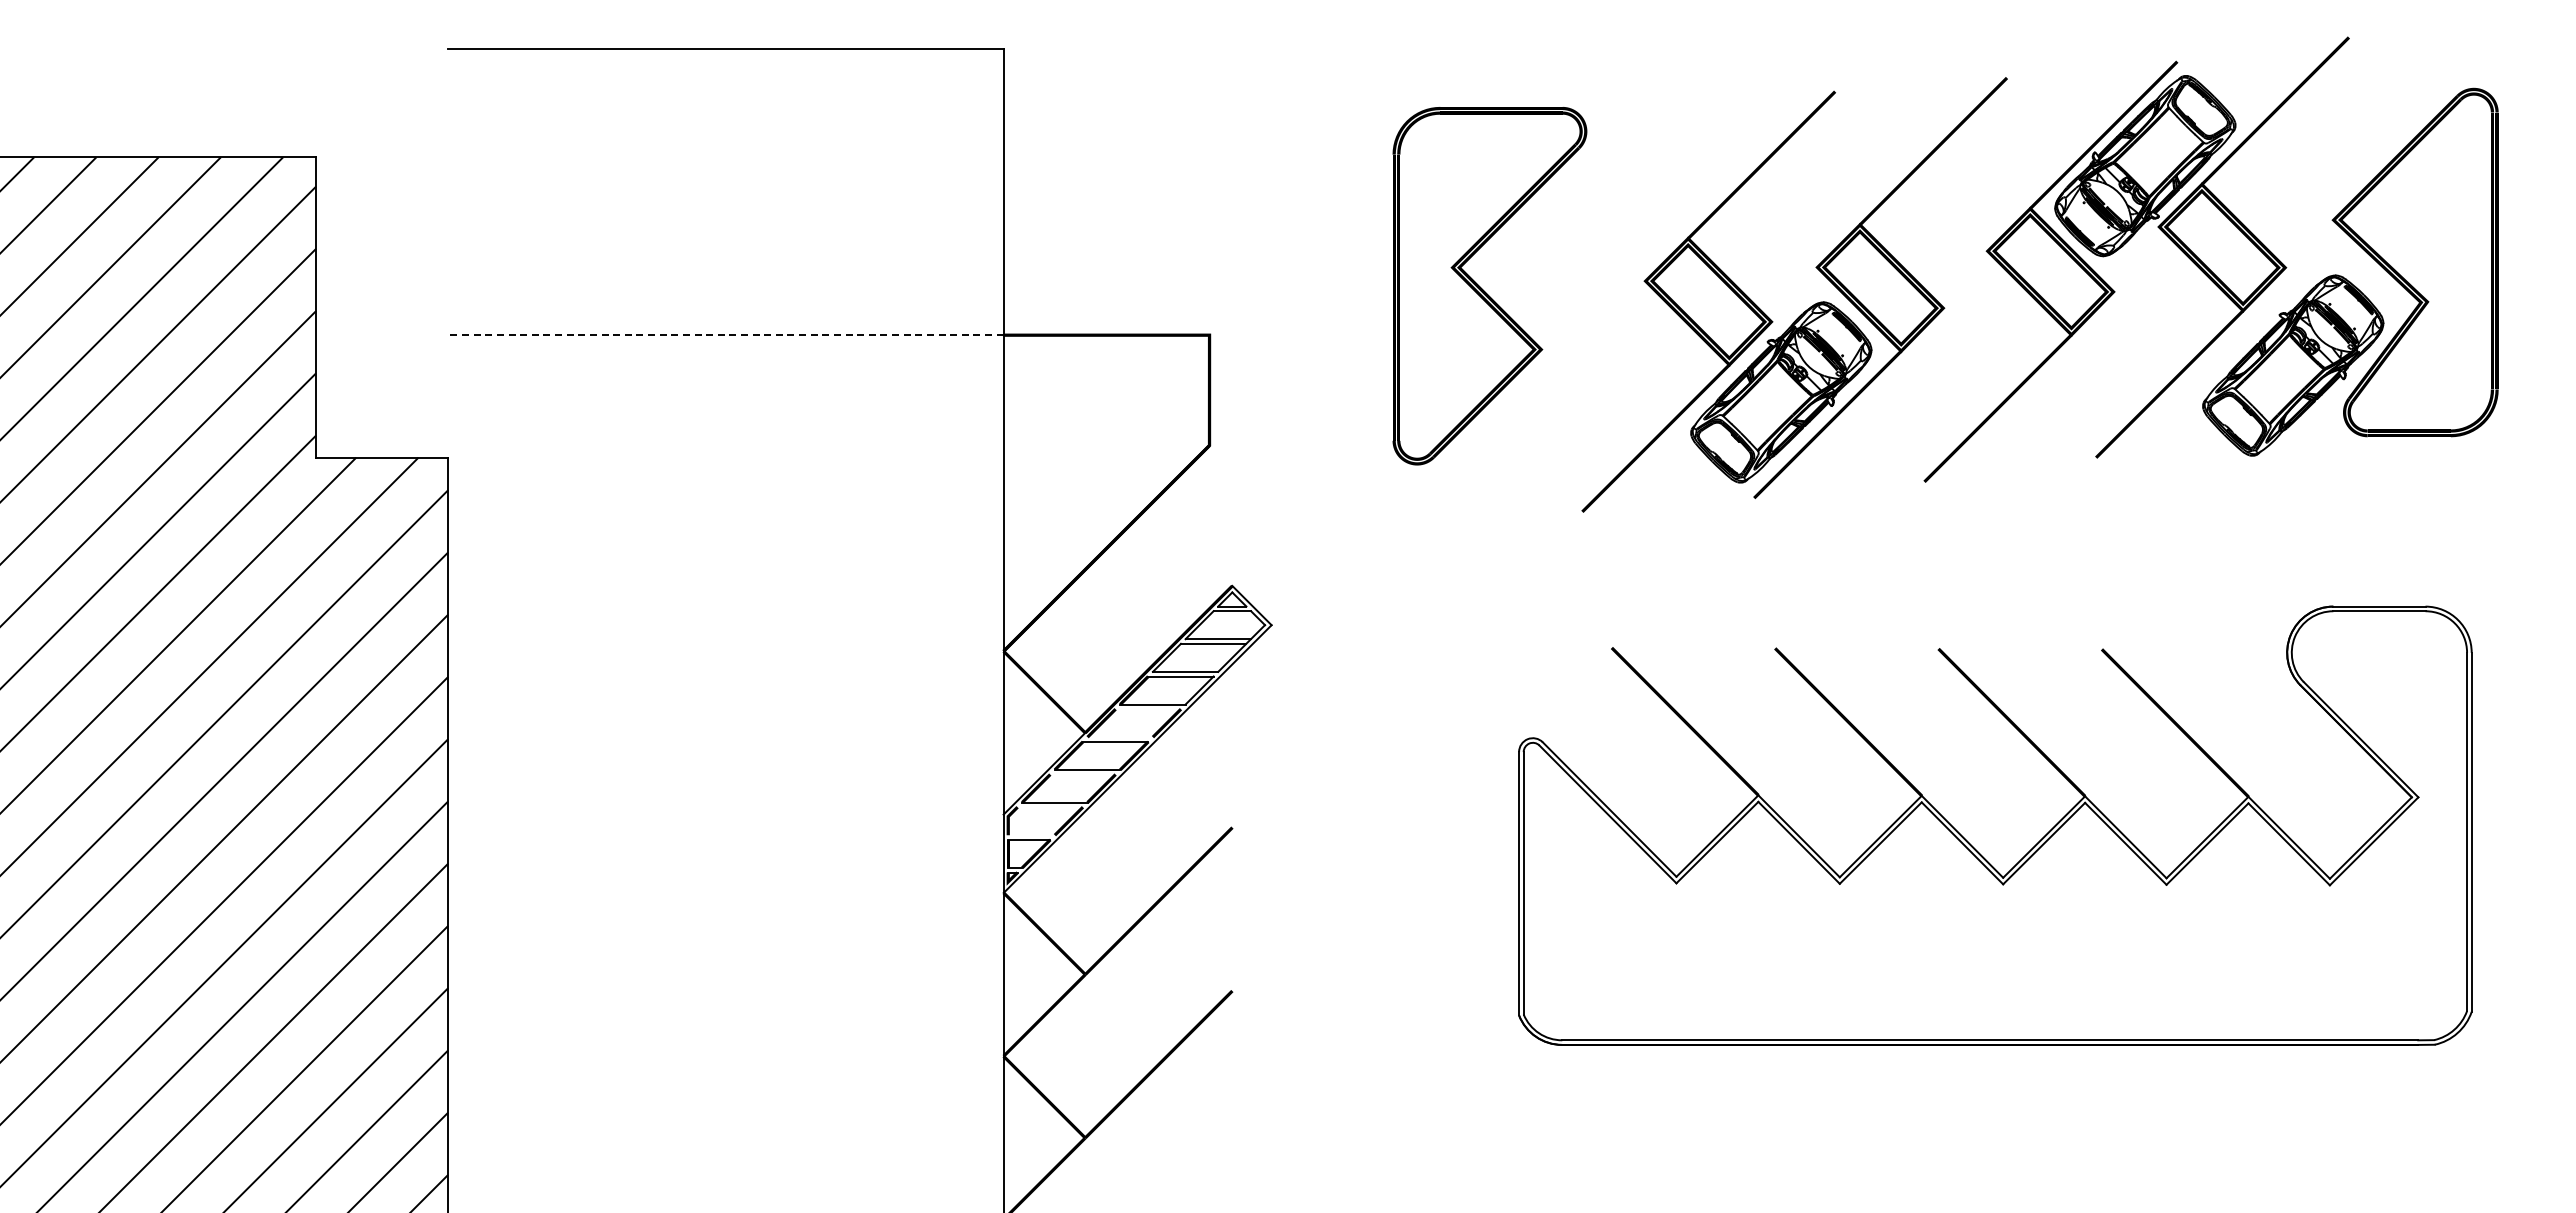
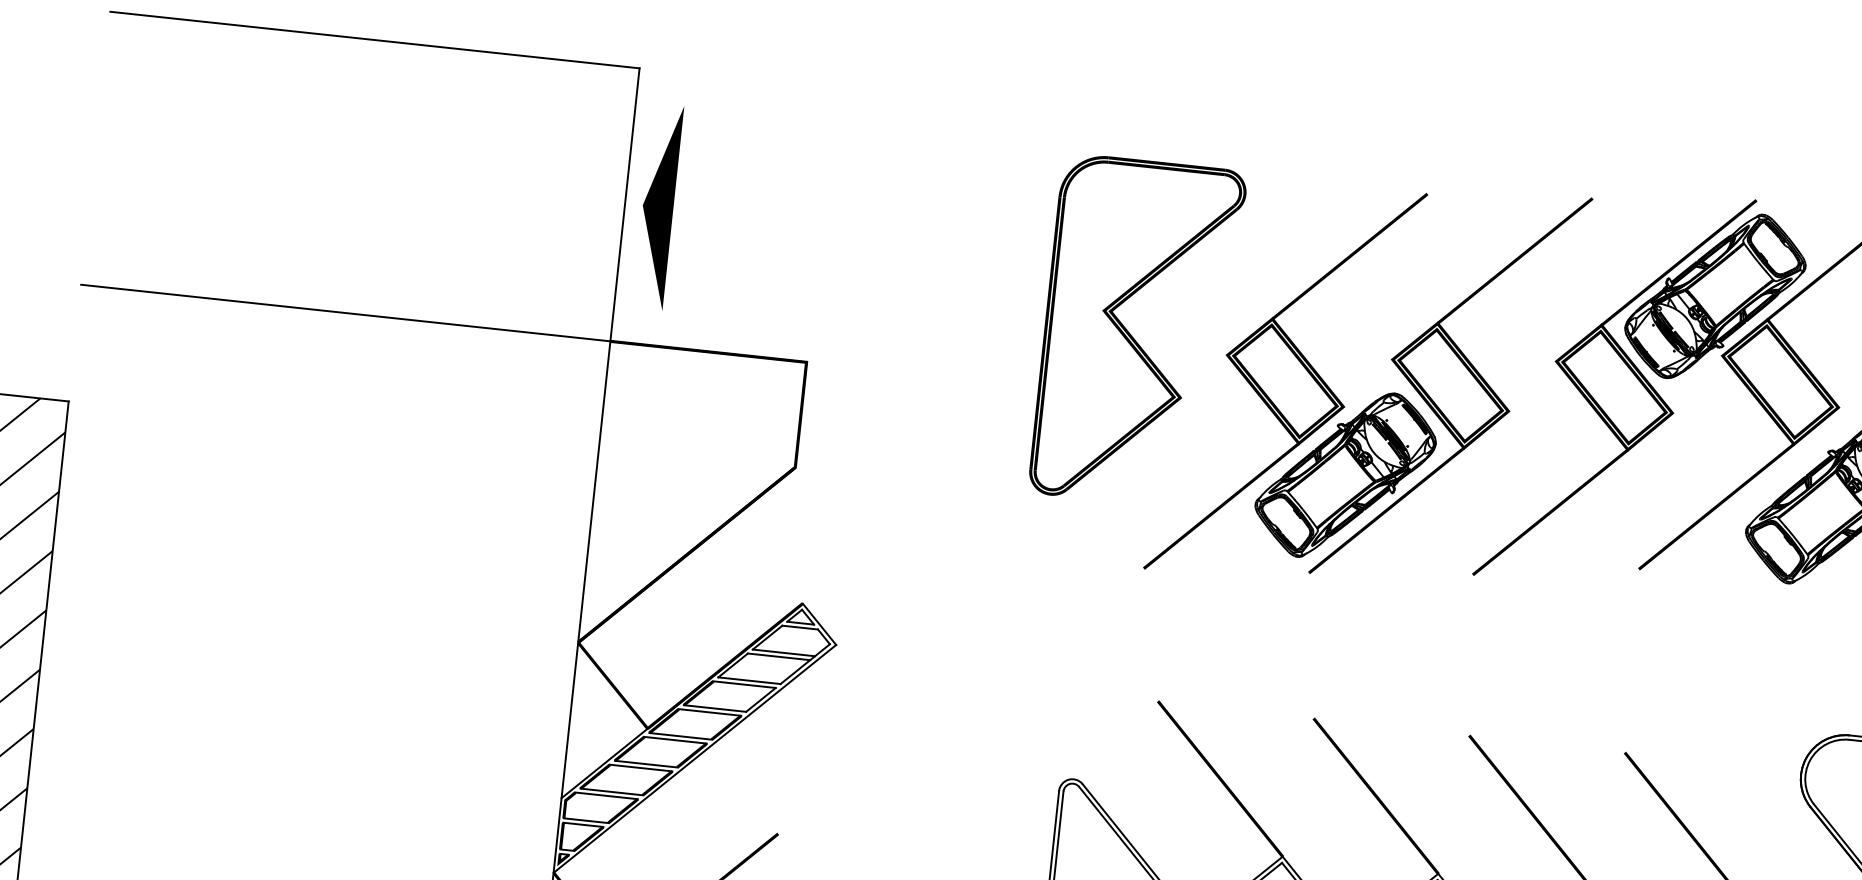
part: (1038, 190) -> (658, 207), added
part: (1484, 290) -> (1132, 335), moved
line: (725, 335) -> (345, 313), dashed -> solid
line: (1147, 709) -> (709, 712), added
line: (1119, 737) -> (679, 736), added
line: (1082, 774) -> (640, 768), added
line: (1049, 807) -> (605, 796), added
line: (1031, 835) -> (585, 820), added

